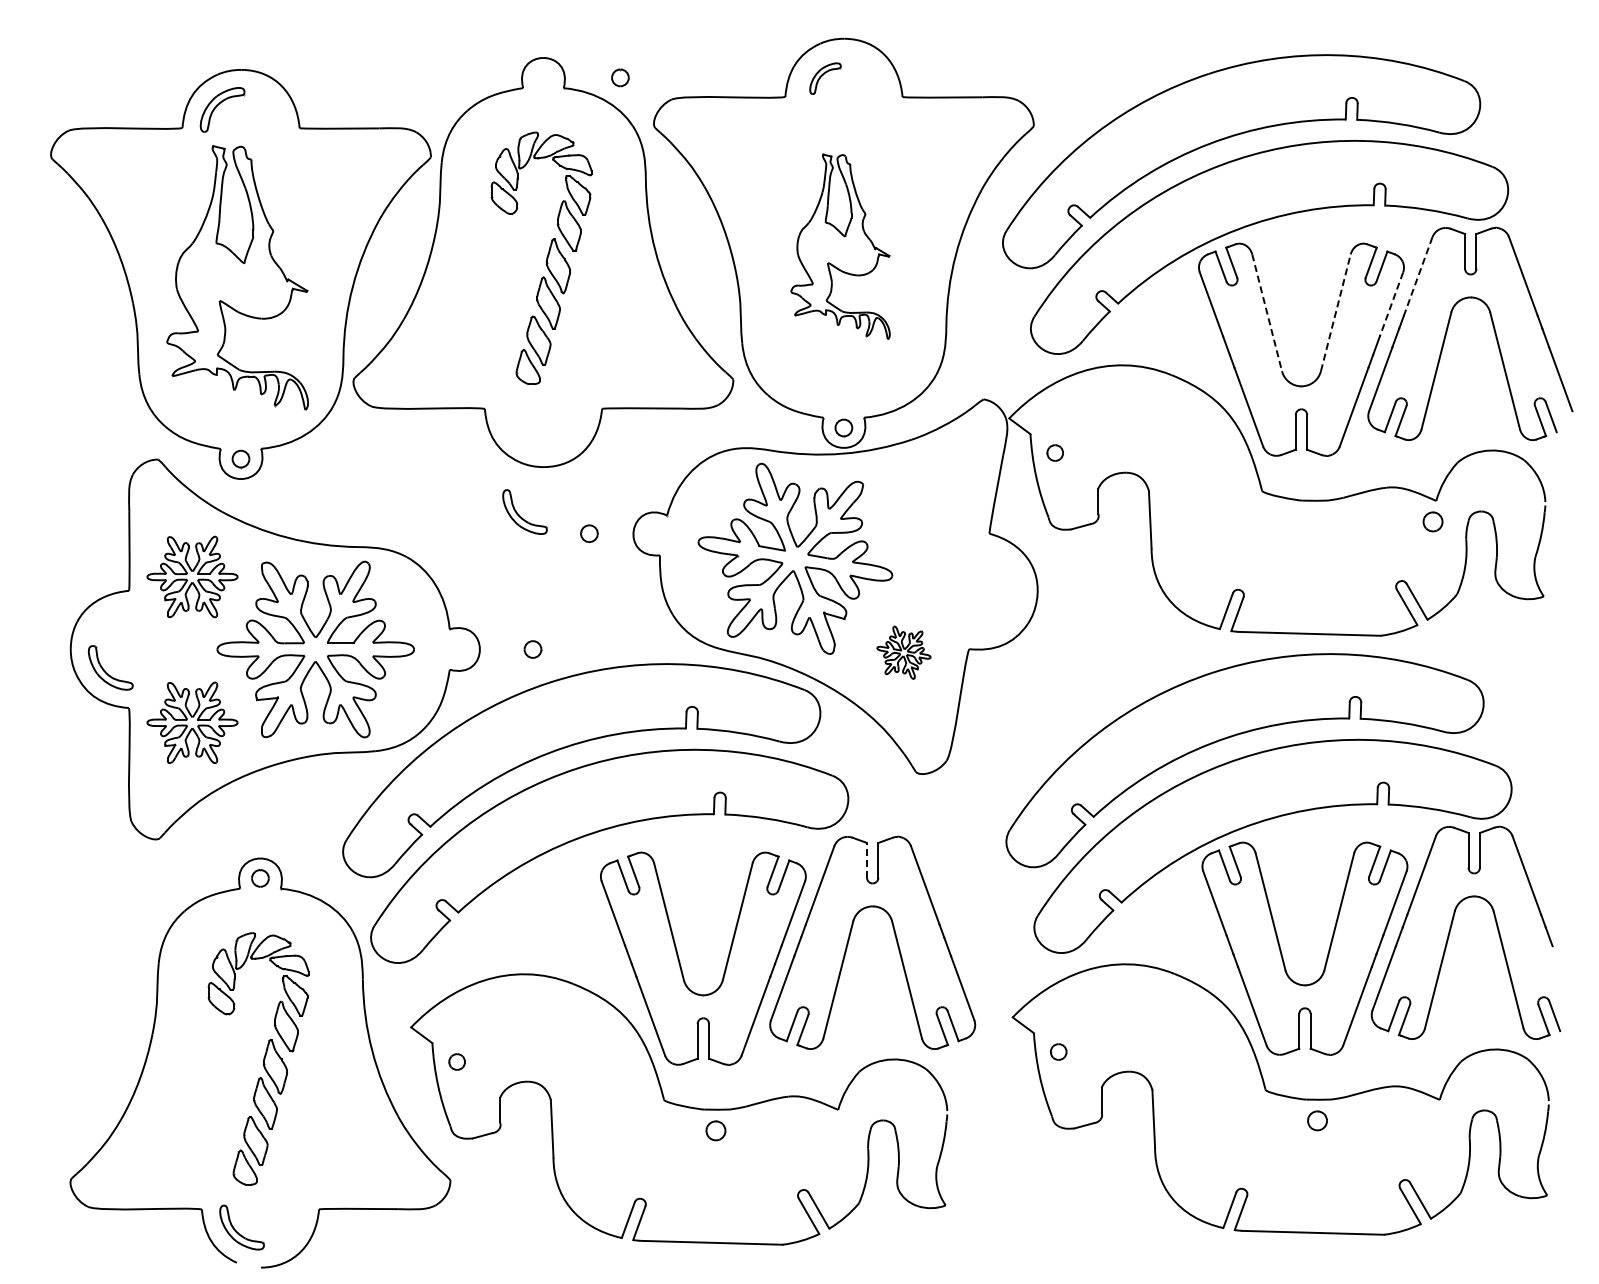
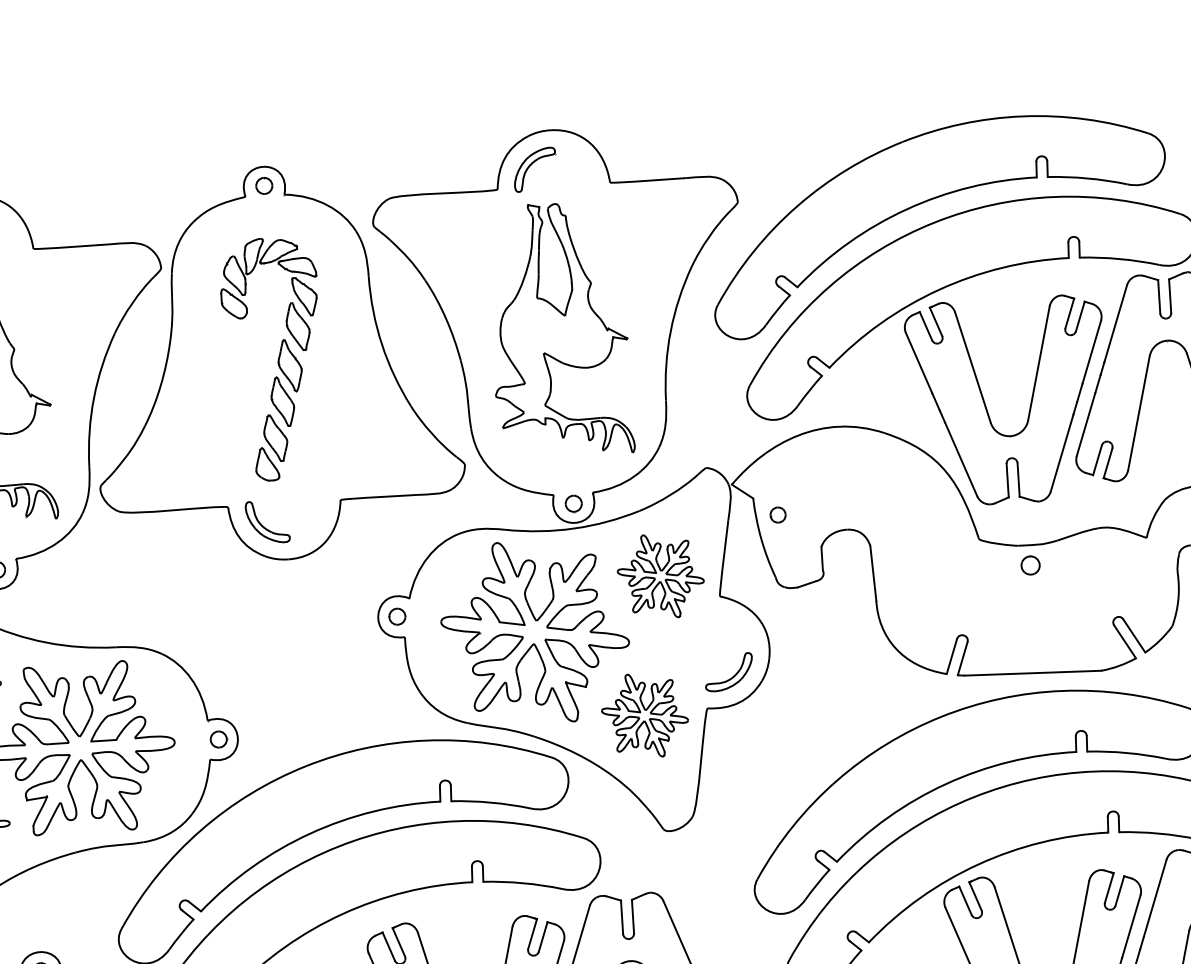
part: (620, 77) -> (264, 185), moved
part: (825, 78) -> (535, 169), size x1.43
part: (840, 246) -> (559, 329), size x1.43
line: (1418, 276) -> (1116, 323), dashed -> solid
line: (1391, 305) -> (1091, 353), dashed -> solid
line: (1335, 312) -> (1038, 363), dashed -> solid
line: (1267, 313) -> (973, 368), dashed -> solid
part: (929, 508) -> (660, 575), added
part: (524, 511) -> (267, 521), moved
part: (1432, 521) -> (1030, 565), moved
part: (589, 533) -> (397, 616), moved
part: (998, 616) -> (733, 675), added
part: (532, 649) -> (218, 739), moved
part: (903, 652) -> (644, 715), size x1.67
line: (867, 859) -> (622, 916), dashed -> solid

